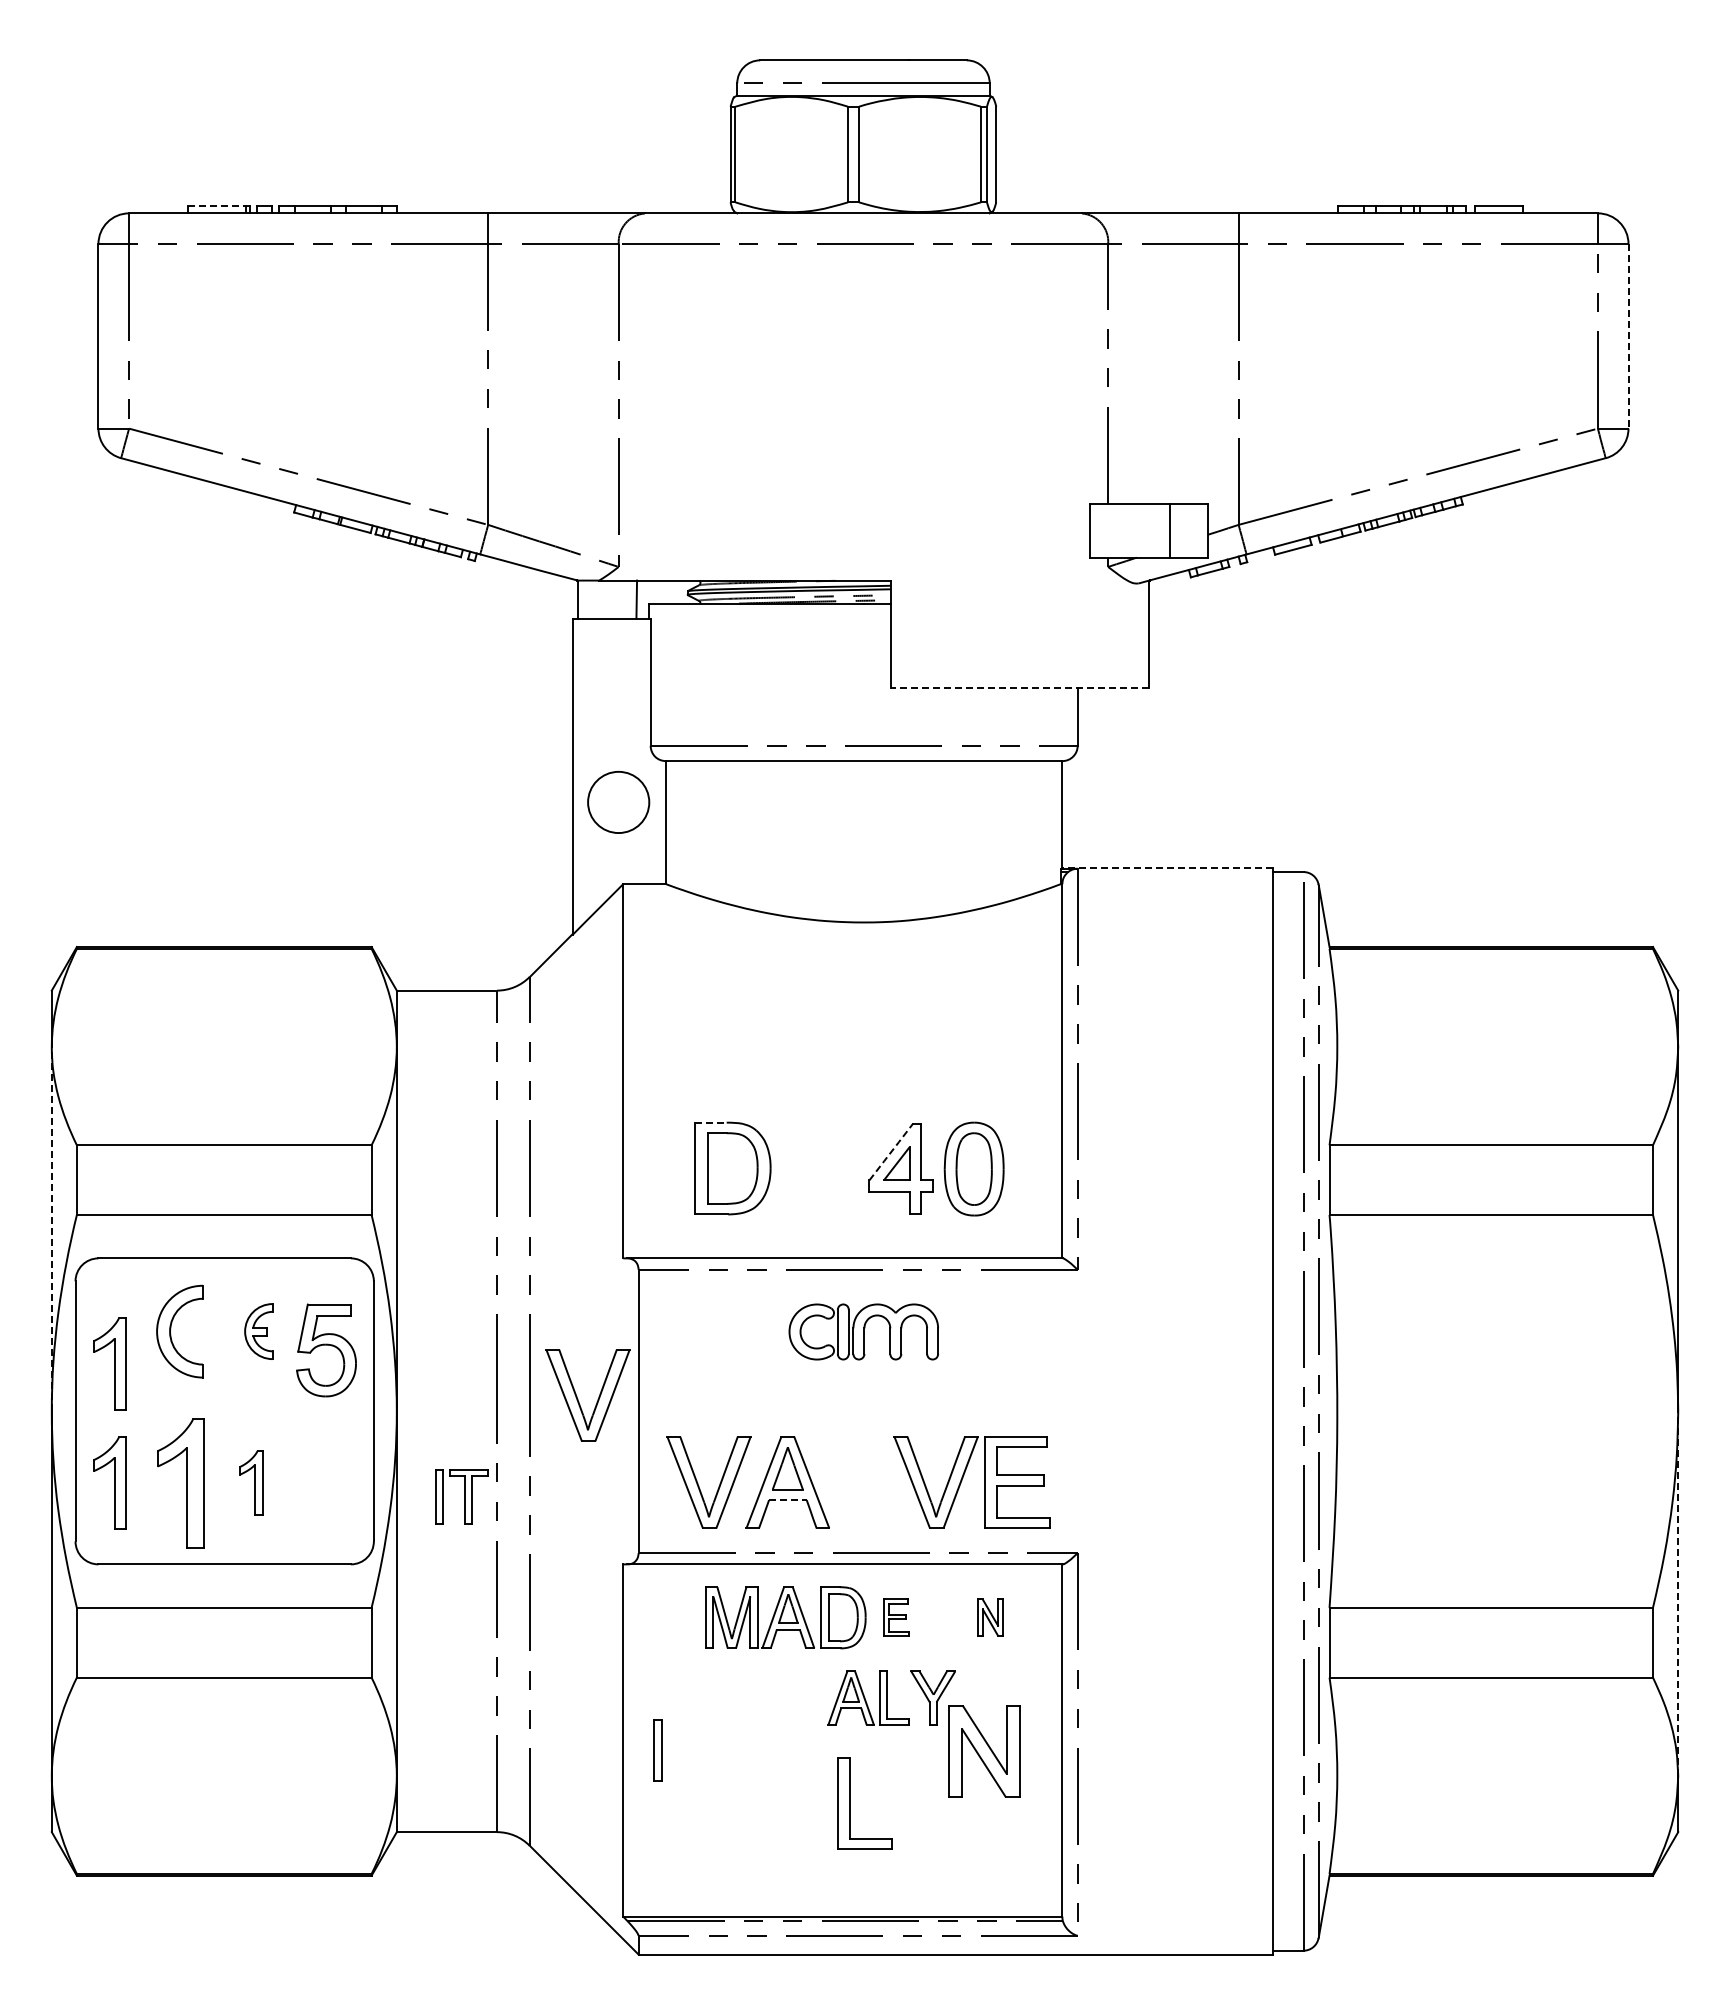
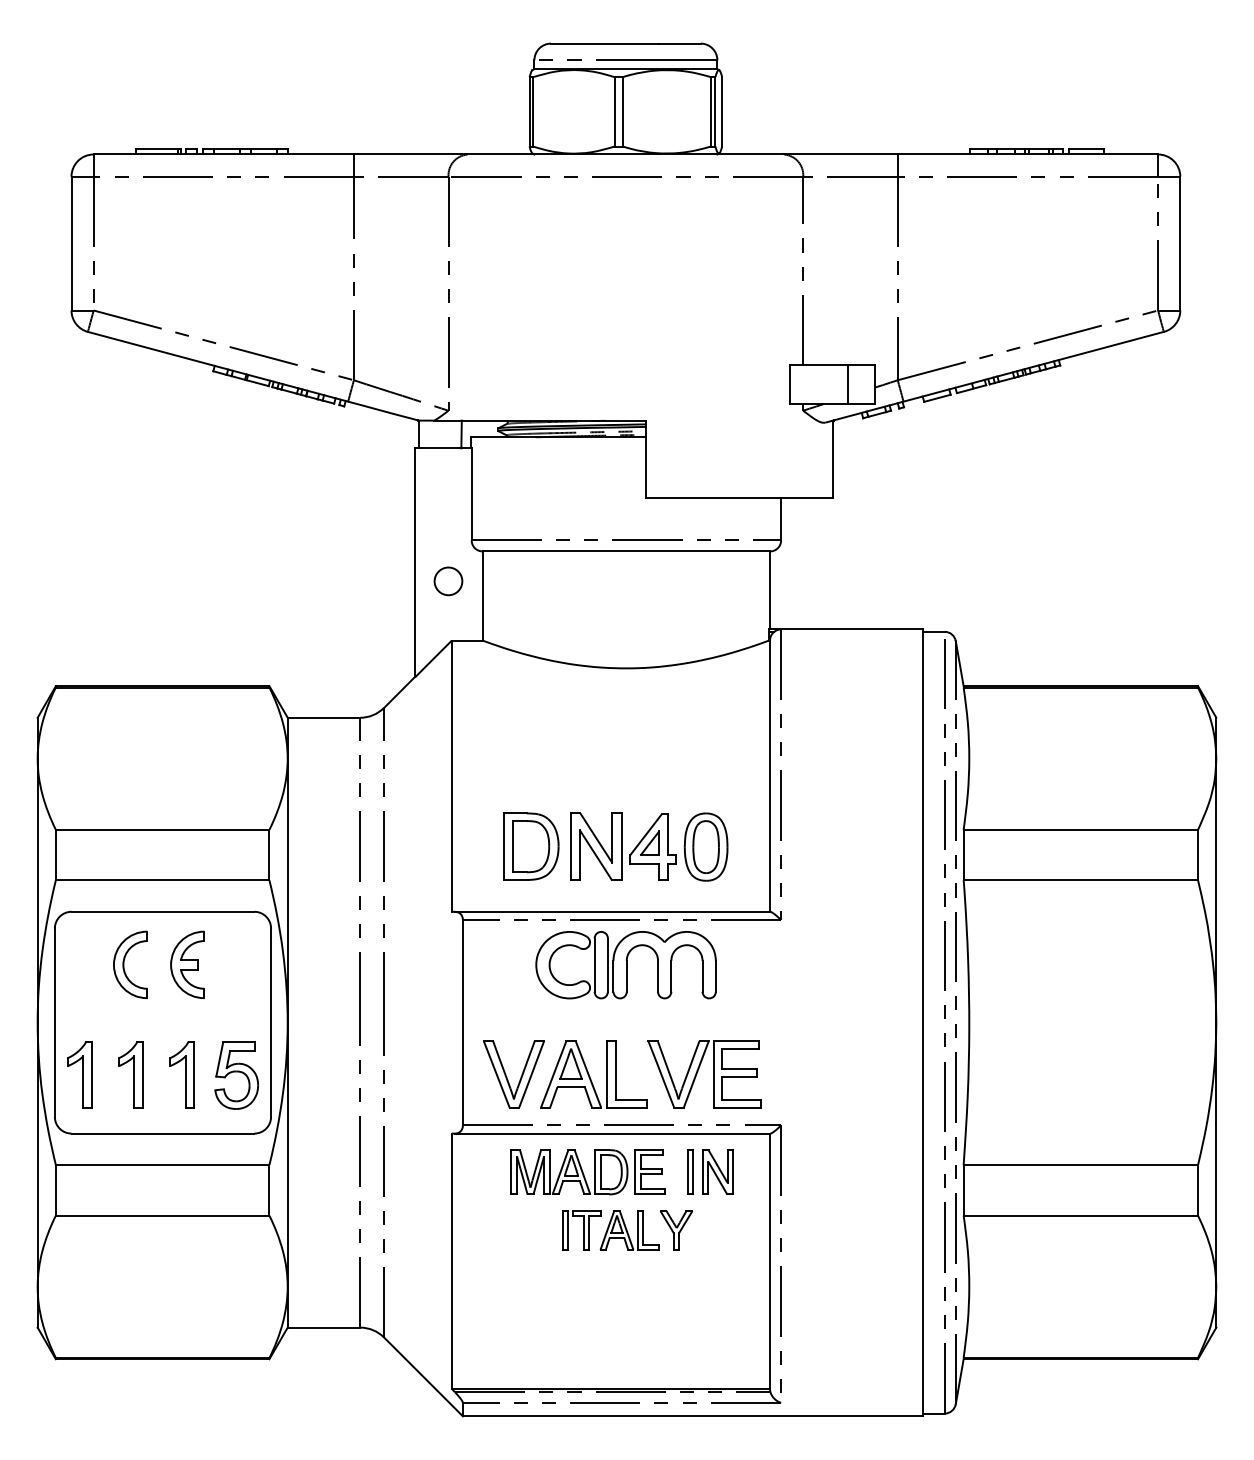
line: (217, 205) -> (157, 148), dashed -> solid
line: (1628, 336) -> (1180, 243), dashed -> solid
line: (1019, 687) -> (738, 498), dashed -> solid
circle: (618, 802) -> (448, 581), size x0.62
line: (1167, 868) -> (846, 629), dashed -> solid
line: (711, 1122) -> (515, 813), dashed -> solid
line: (891, 1151) -> (646, 834), dashed -> solid
line: (51, 1228) -> (37, 890), dashed -> solid
part: (258, 1331) -> (187, 964), size x1.67
part: (863, 1331) -> (625, 964), size x1.67
part: (326, 1350) -> (236, 1075), moved
part: (109, 1363) -> (79, 987), removed
part: (578, 1399) -> (419, 1014), removed
part: (180, 1482) -> (130, 1074), size x0.71
part: (251, 1482) -> (182, 1074), size x1.43
part: (461, 1496) -> (581, 1230), moved
line: (787, 1500) -> (570, 1087), dashed -> solid
line: (1678, 1593) -> (1216, 1154), dashed -> solid
part: (896, 1617) -> (649, 1172), size x1.67
part: (990, 1617) -> (717, 1172), size x1.67
part: (657, 1750) -> (690, 1172), moved
part: (984, 1751) -> (596, 846), moved
part: (850, 1803) -> (616, 1074), moved

